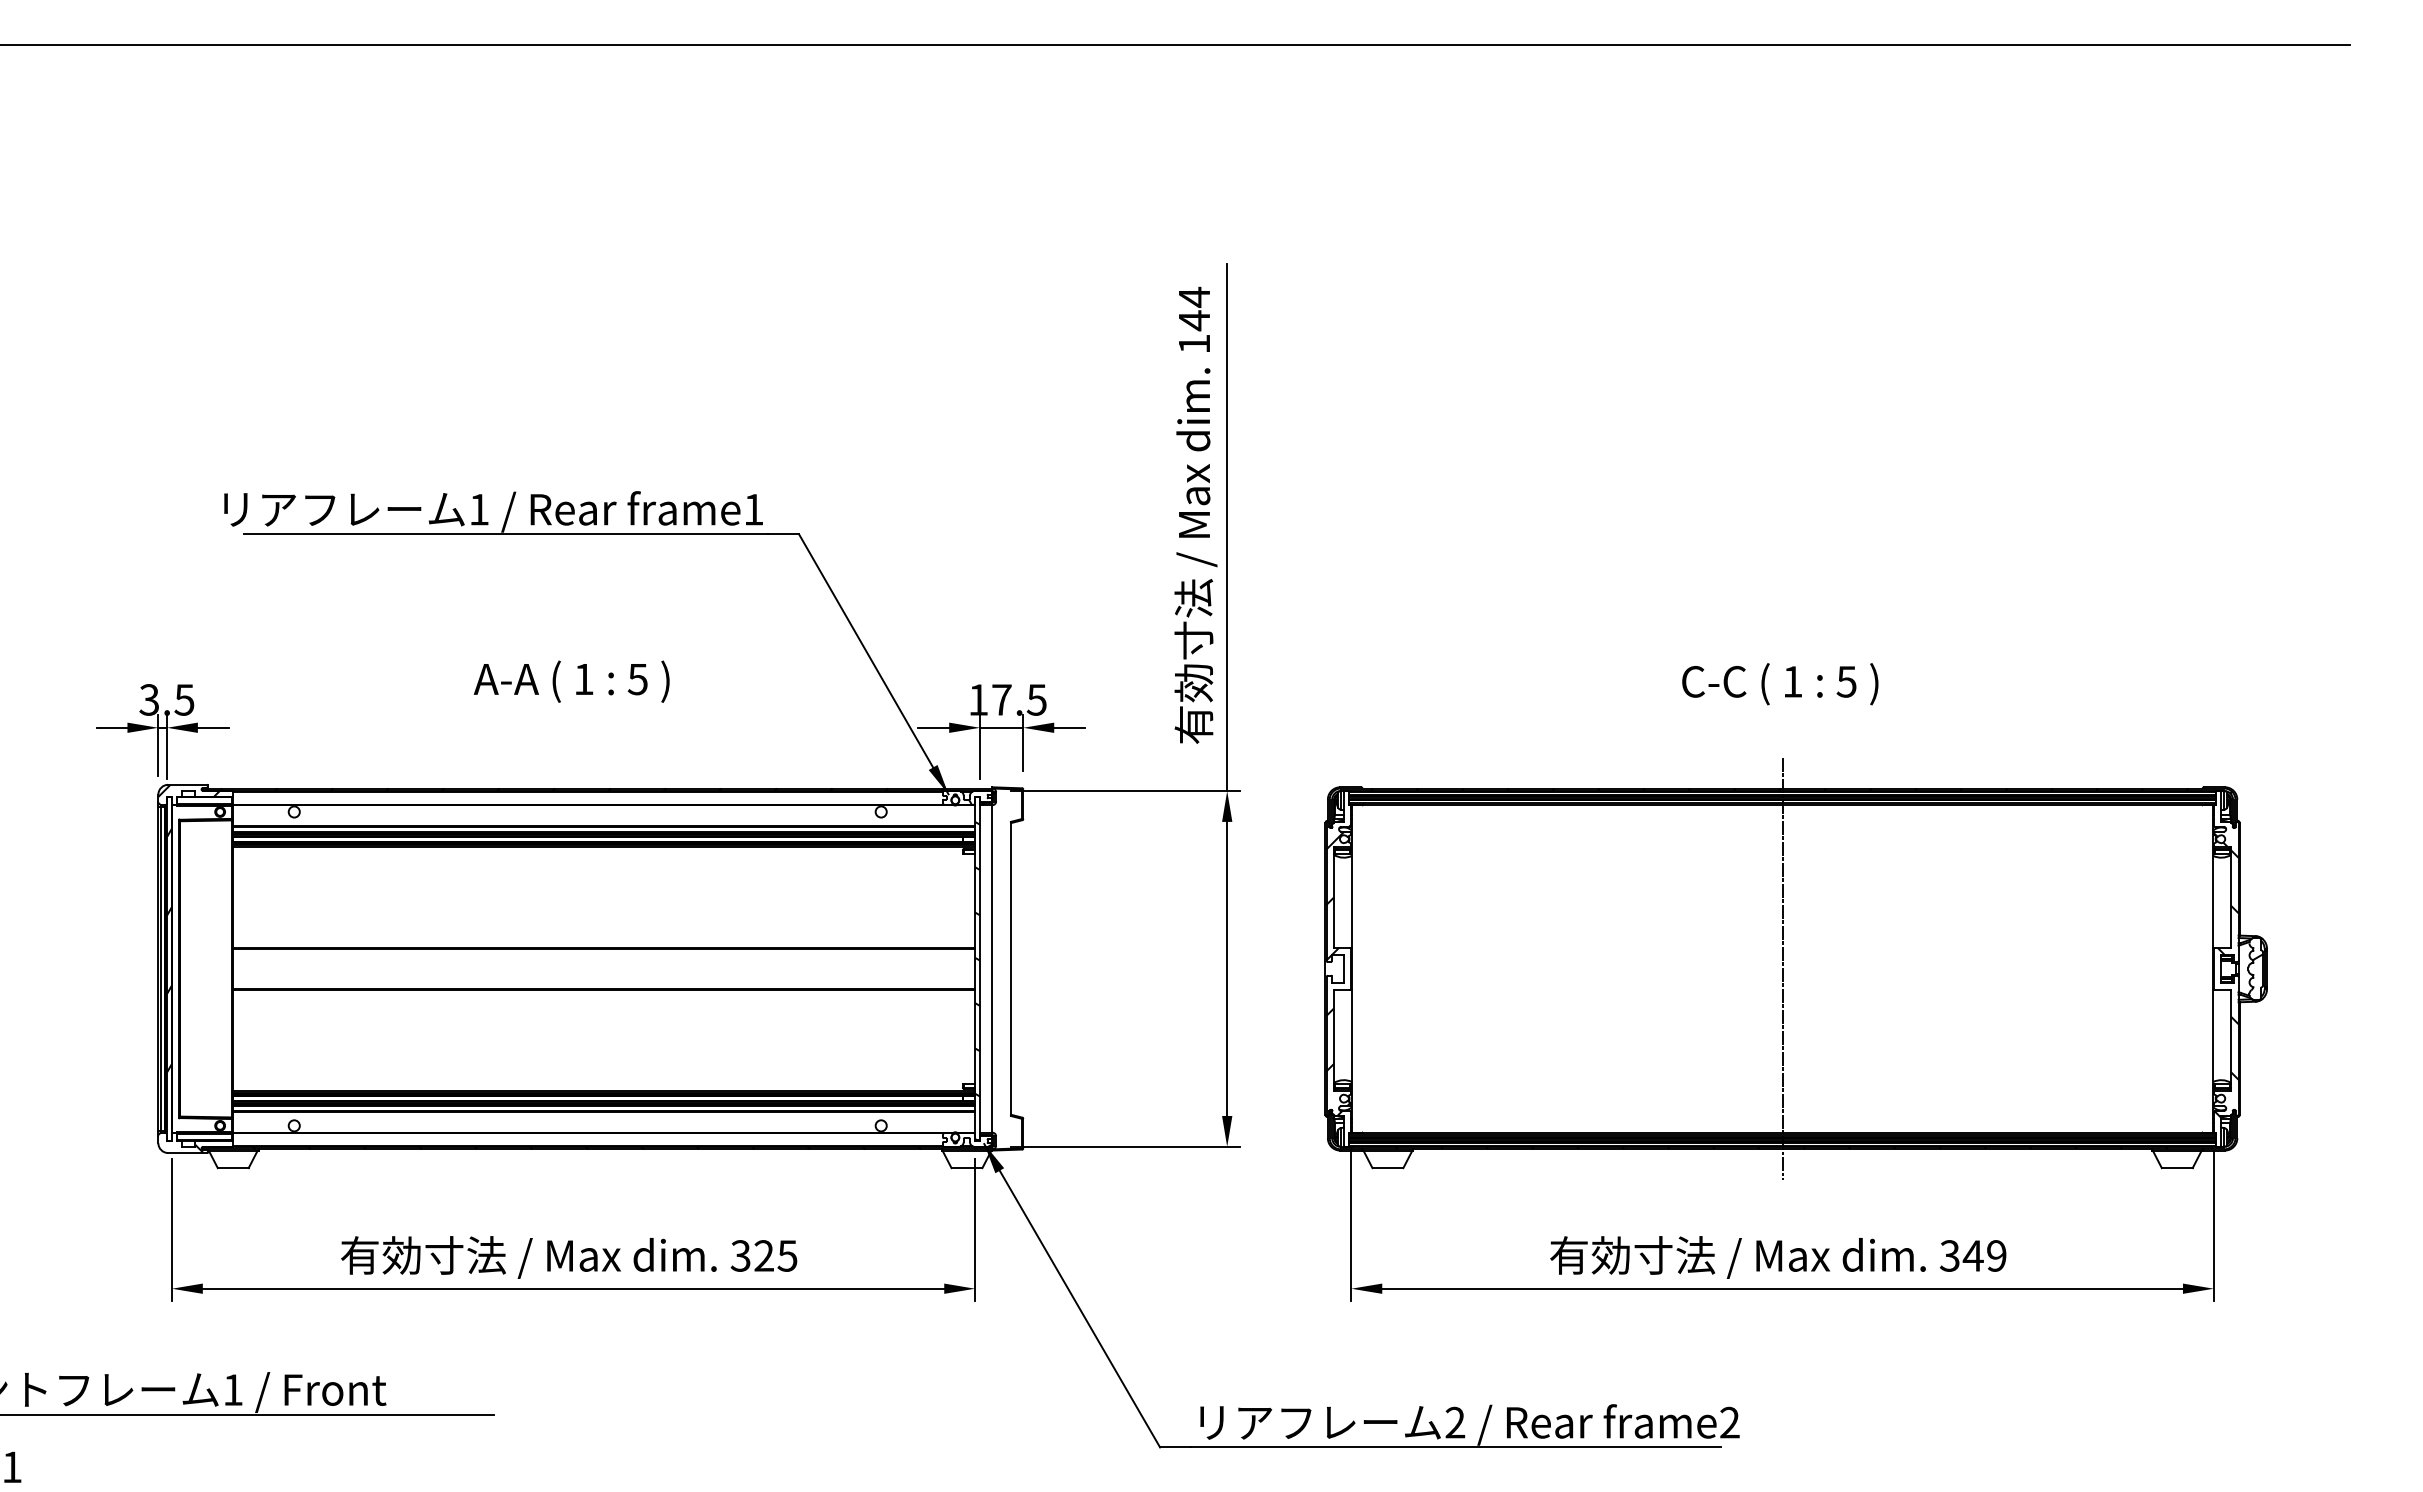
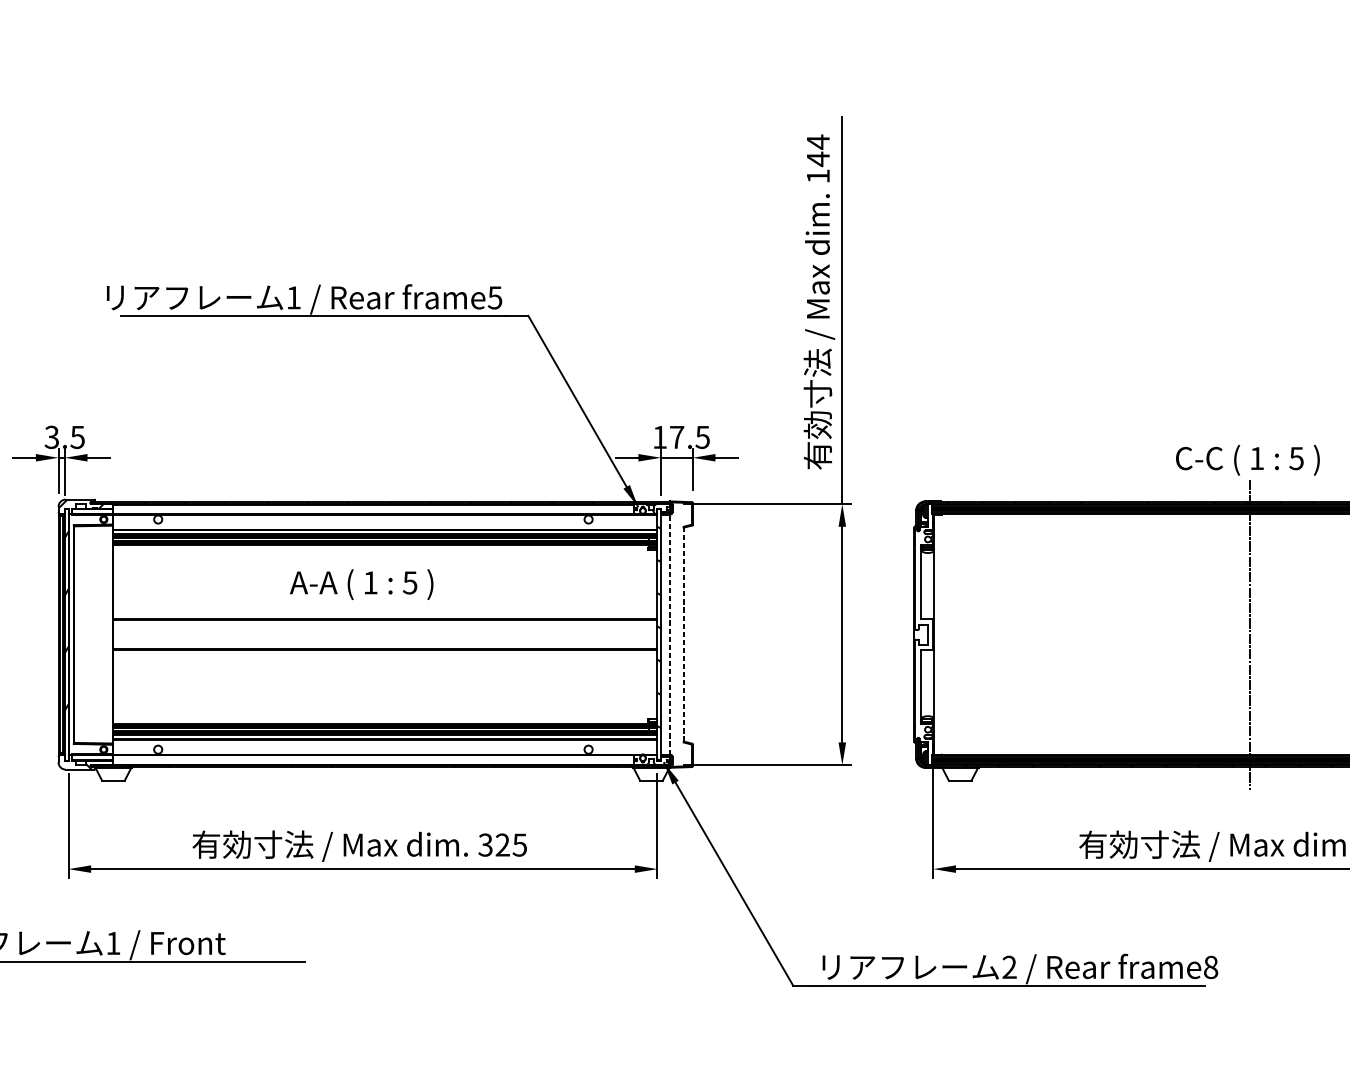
text: (753, 509) -> (494, 297), frame1 -> frame5
text: (571, 681) -> (361, 584), moved
text: (1780, 684) -> (1248, 460), moved
line: (992, 968) -> (670, 634), solid -> dashed
line: (1010, 969) -> (683, 635), solid -> dashed
hatch: (1338, 969) -> (923, 635), removed
text: (1729, 1422) -> (1210, 967), frame2 -> frame8

